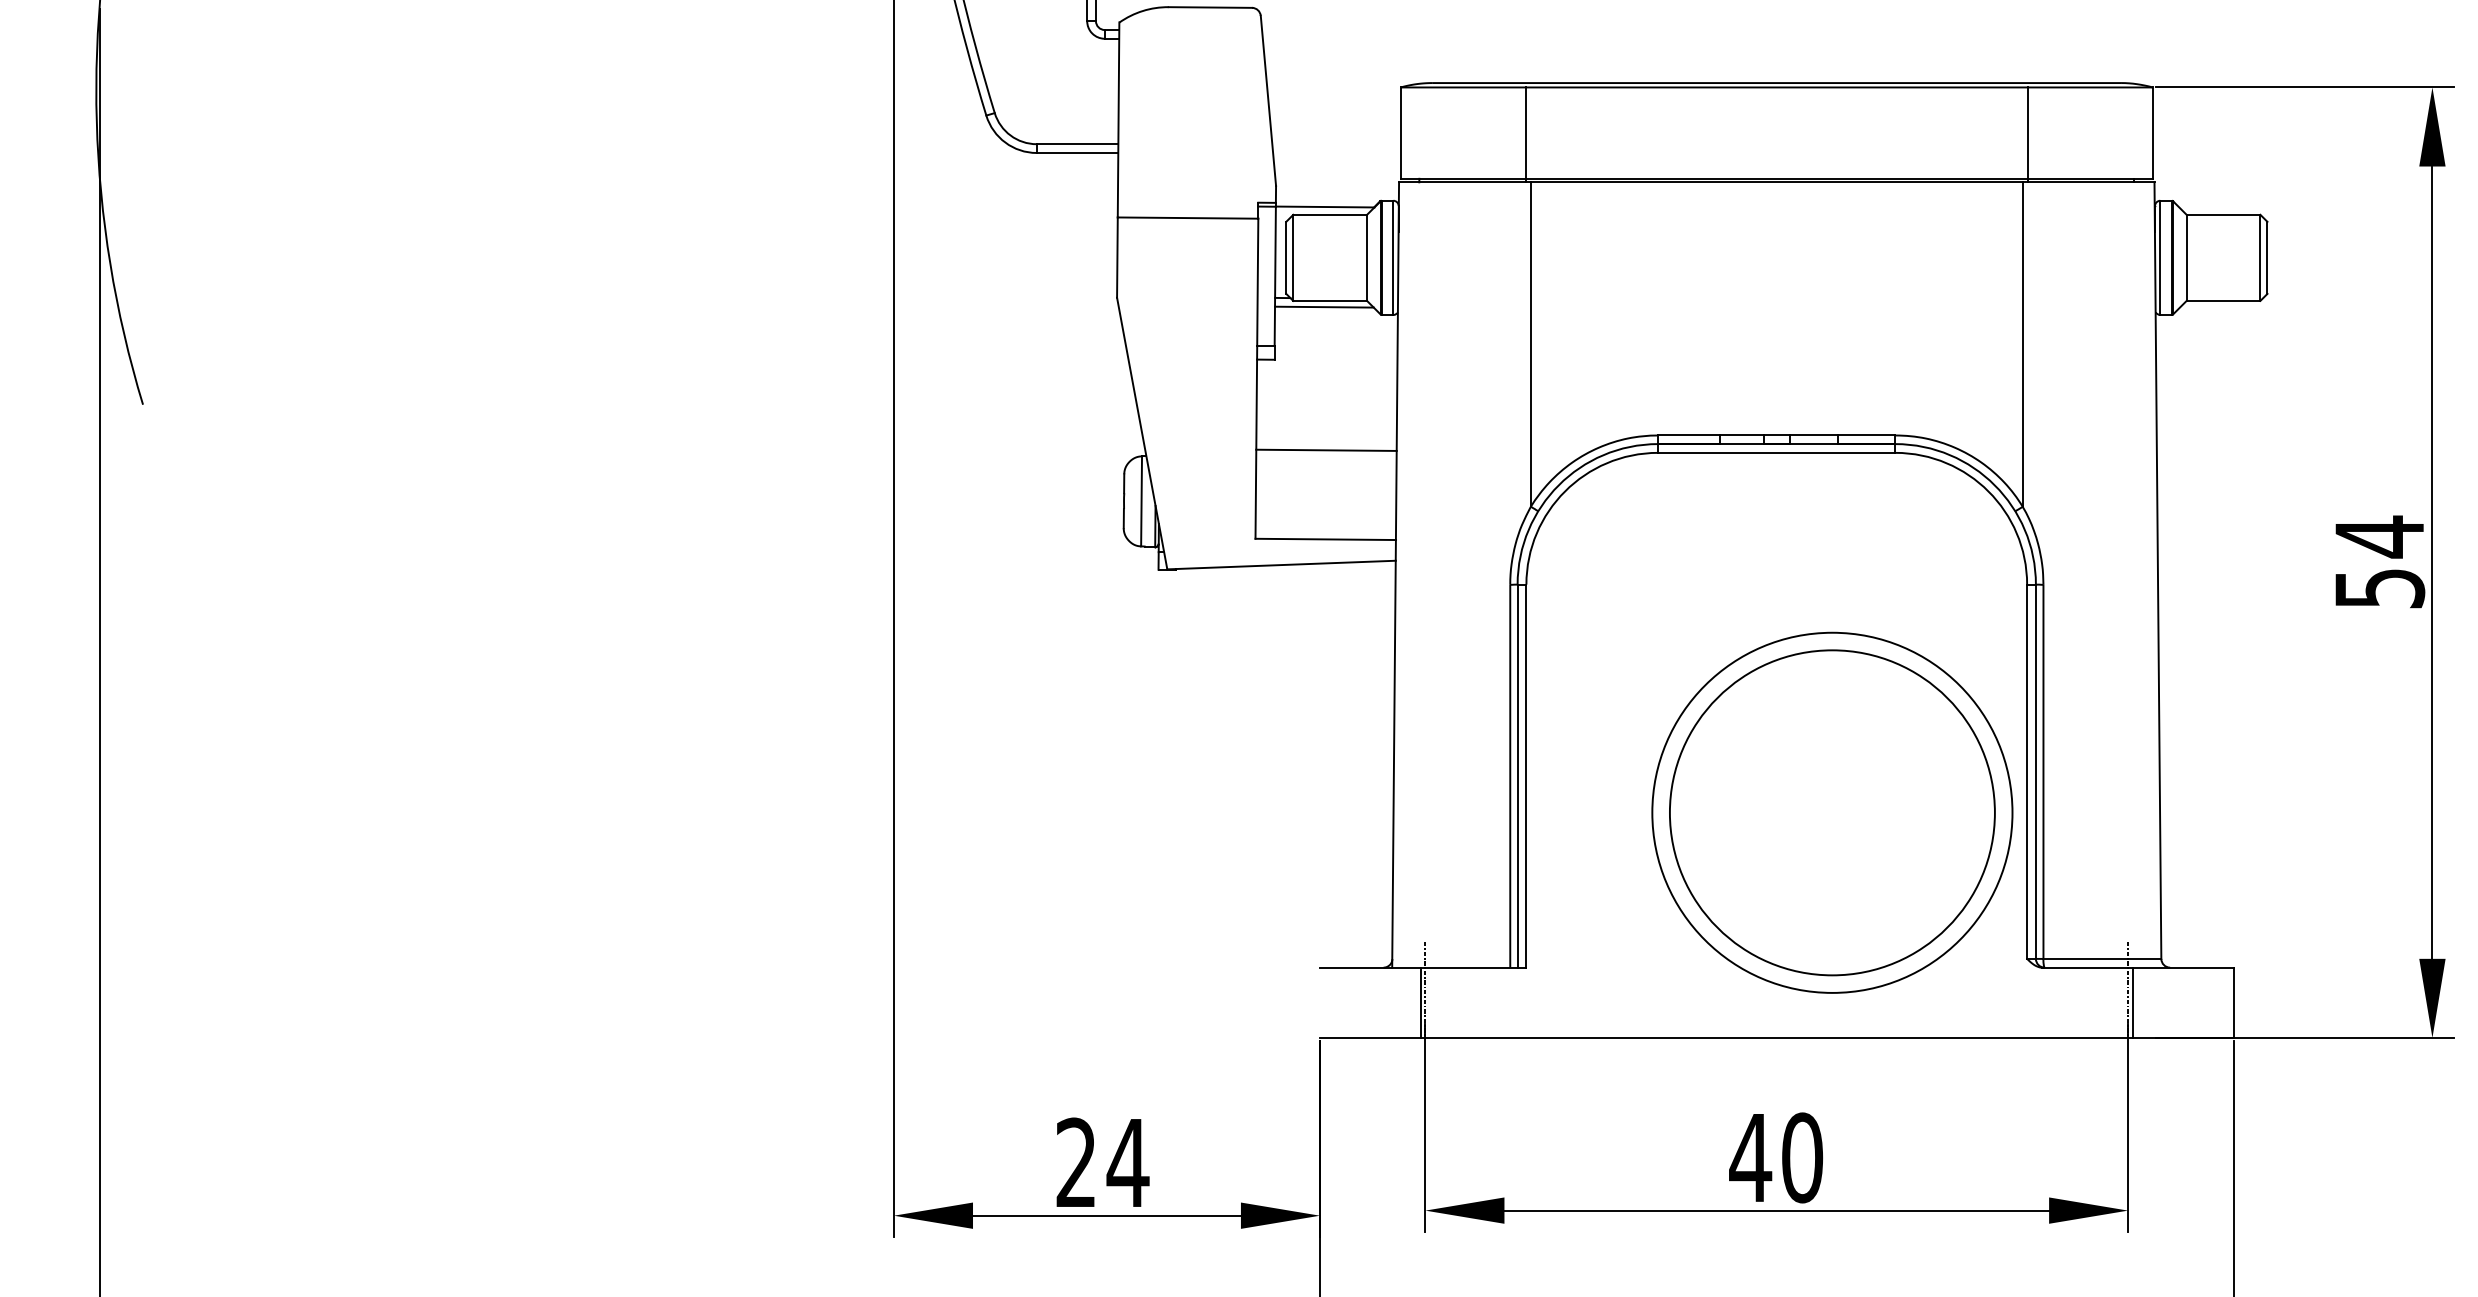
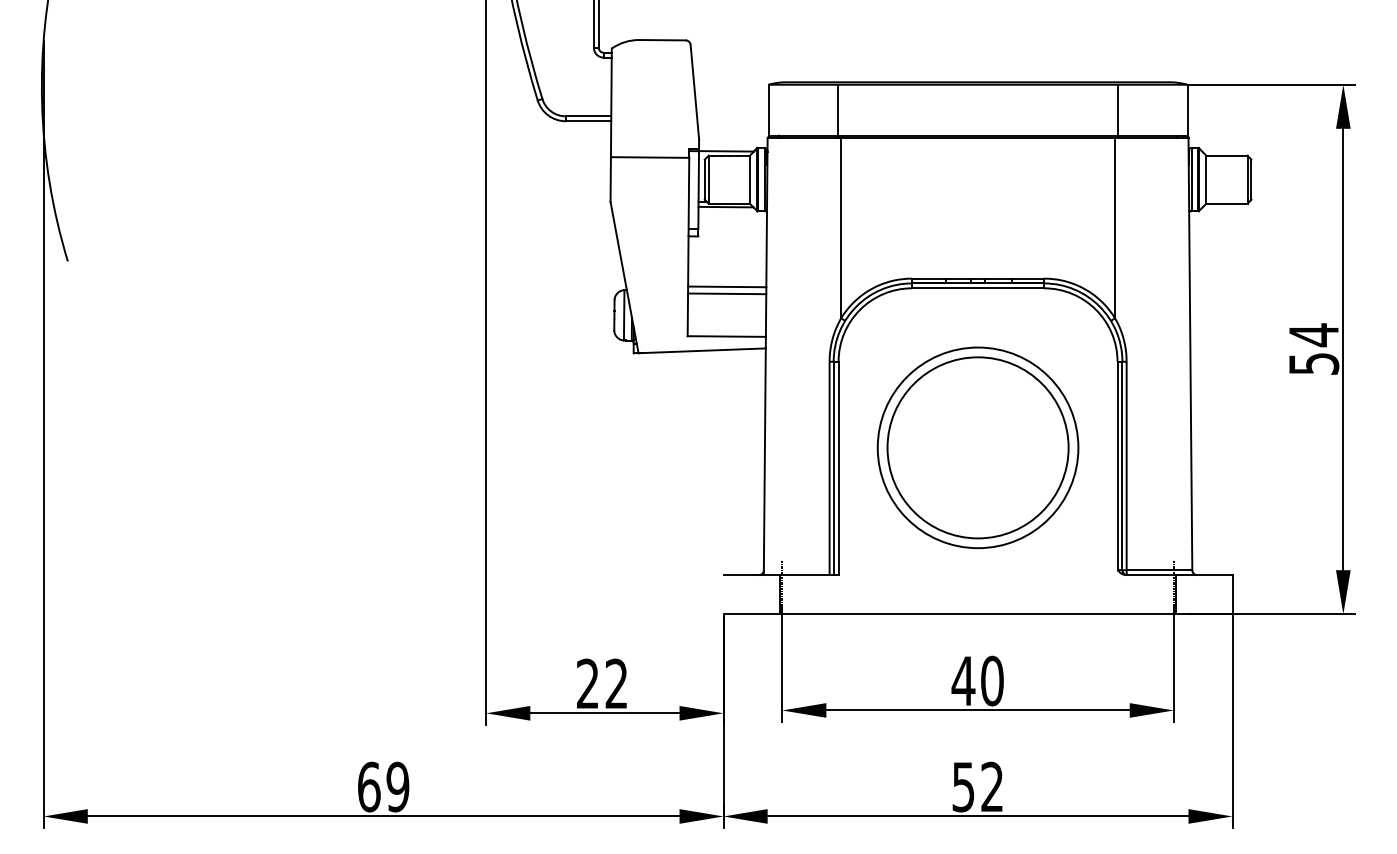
line: (1325, 462) -> (726, 293), added
part: (1831, 812) -> (977, 447), moved
text: (1127, 1162) -> (616, 683), 24 -> 22

